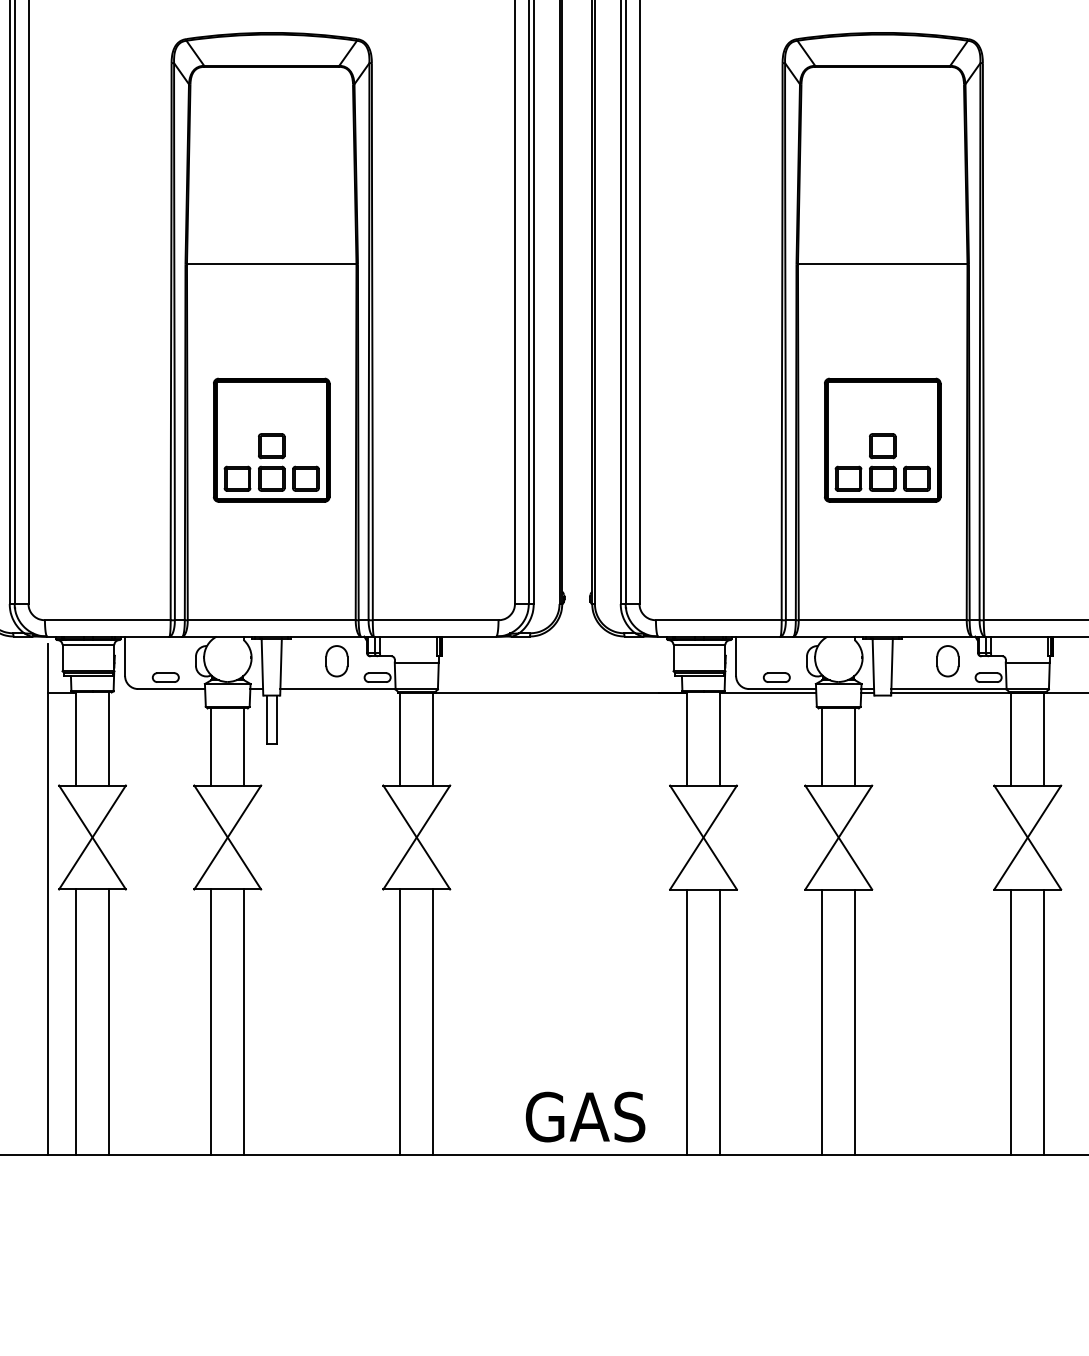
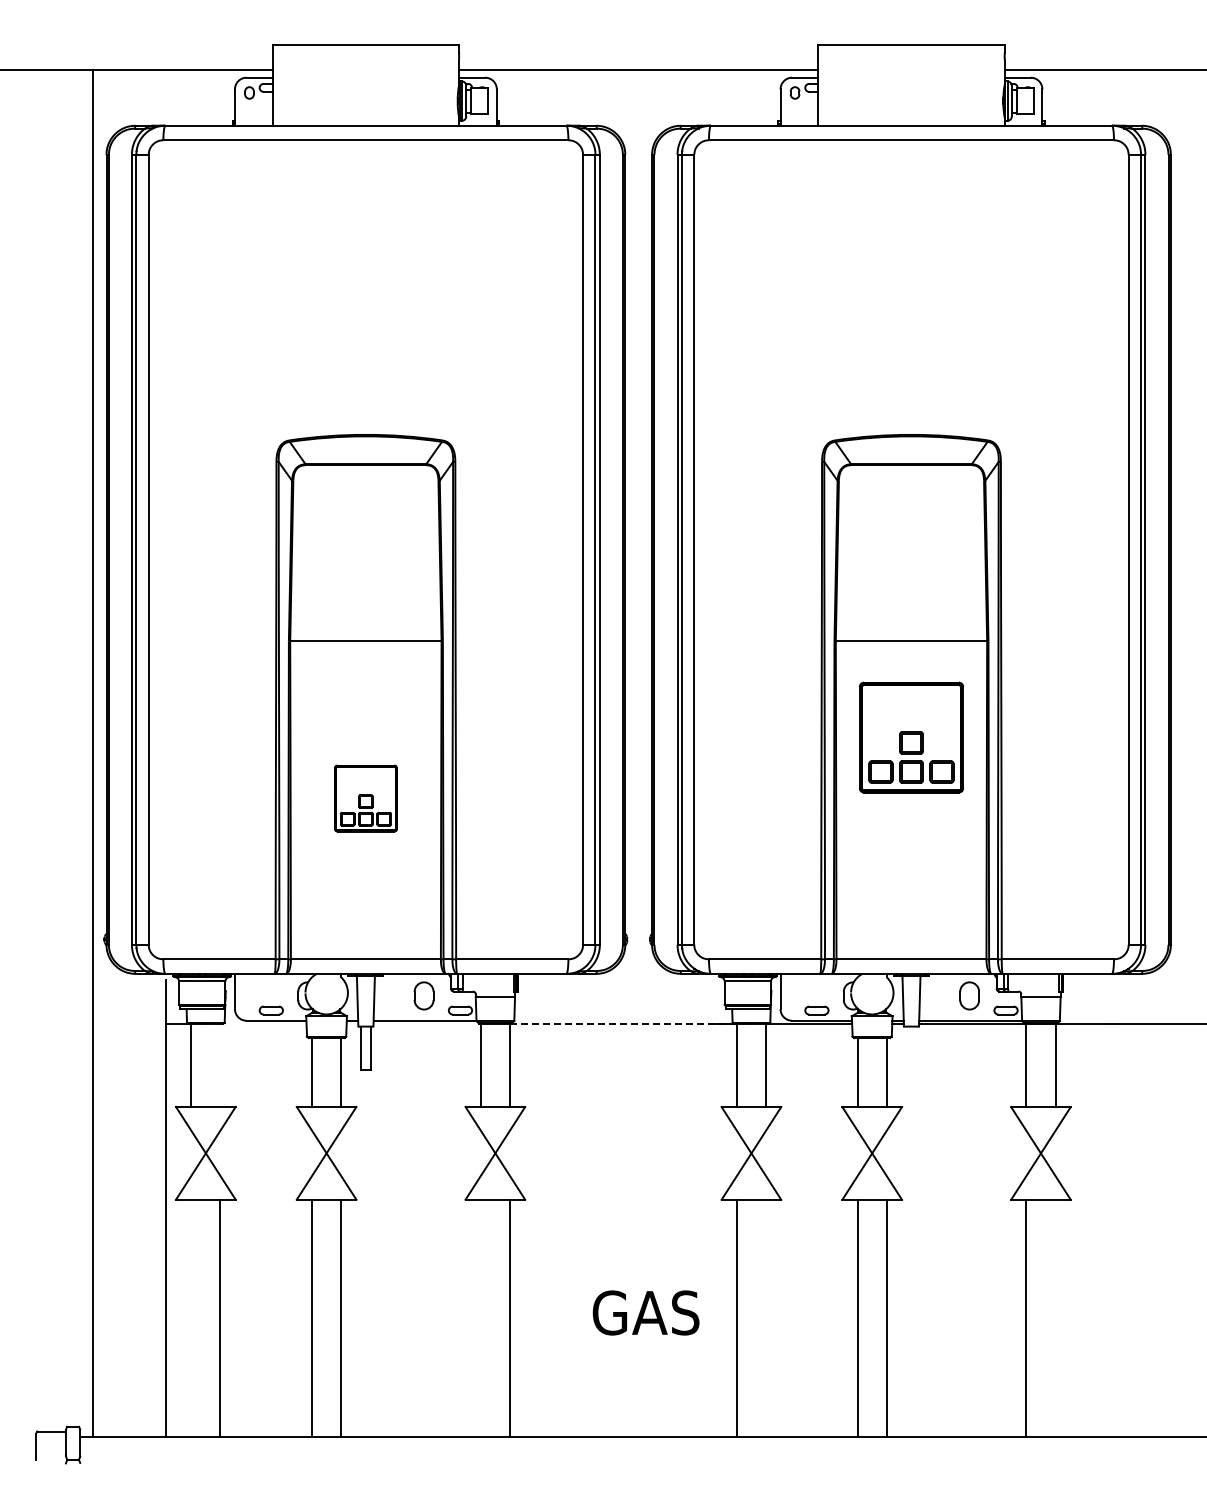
part: (271, 440) -> (365, 798), size x0.6
part: (882, 440) -> (911, 737), moved
line: (559, 693) -> (622, 1024), solid -> dashed
line: (108, 738) -> (220, 1064), removed
line: (76, 1021) -> (191, 1317), removed
line: (400, 1021) -> (480, 1317), removed
line: (719, 1021) -> (765, 1317), removed
line: (1044, 1021) -> (1055, 1317), removed
text: (584, 1116) -> (645, 1312), moved

